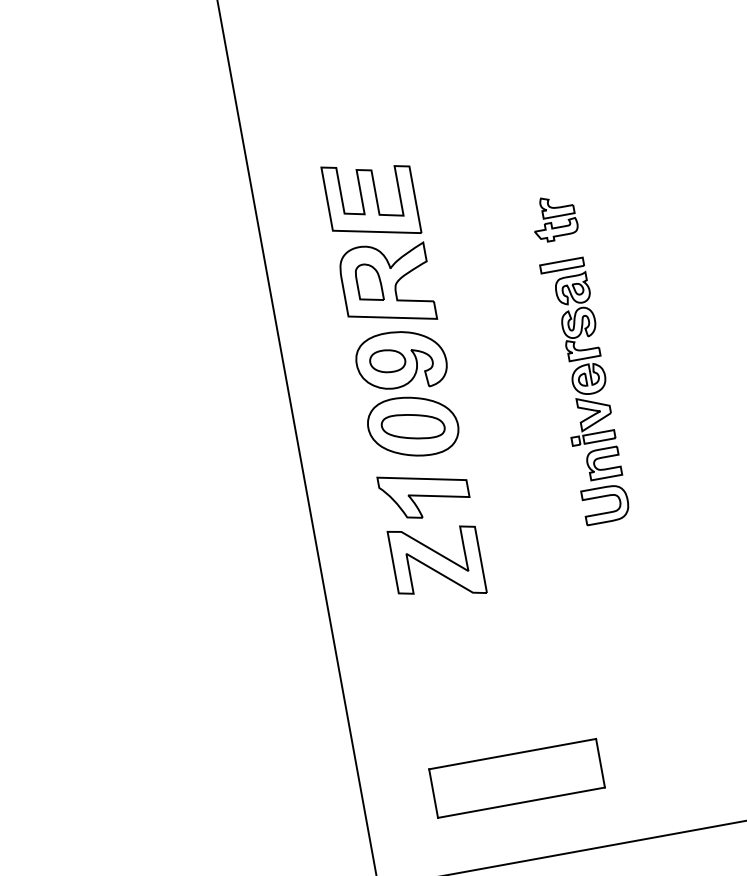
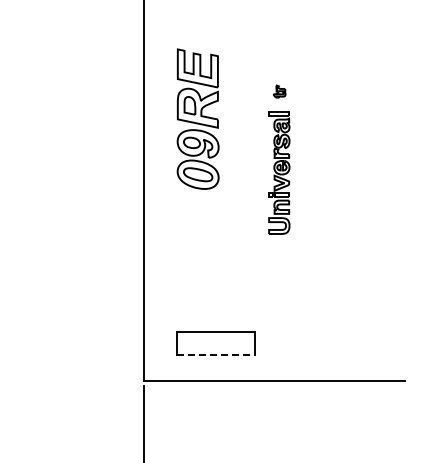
part: (554, 217) -> (279, 91), size x0.6
part: (431, 535) -> (197, 225), removed
line: (521, 802) -> (216, 354), solid -> dashed

